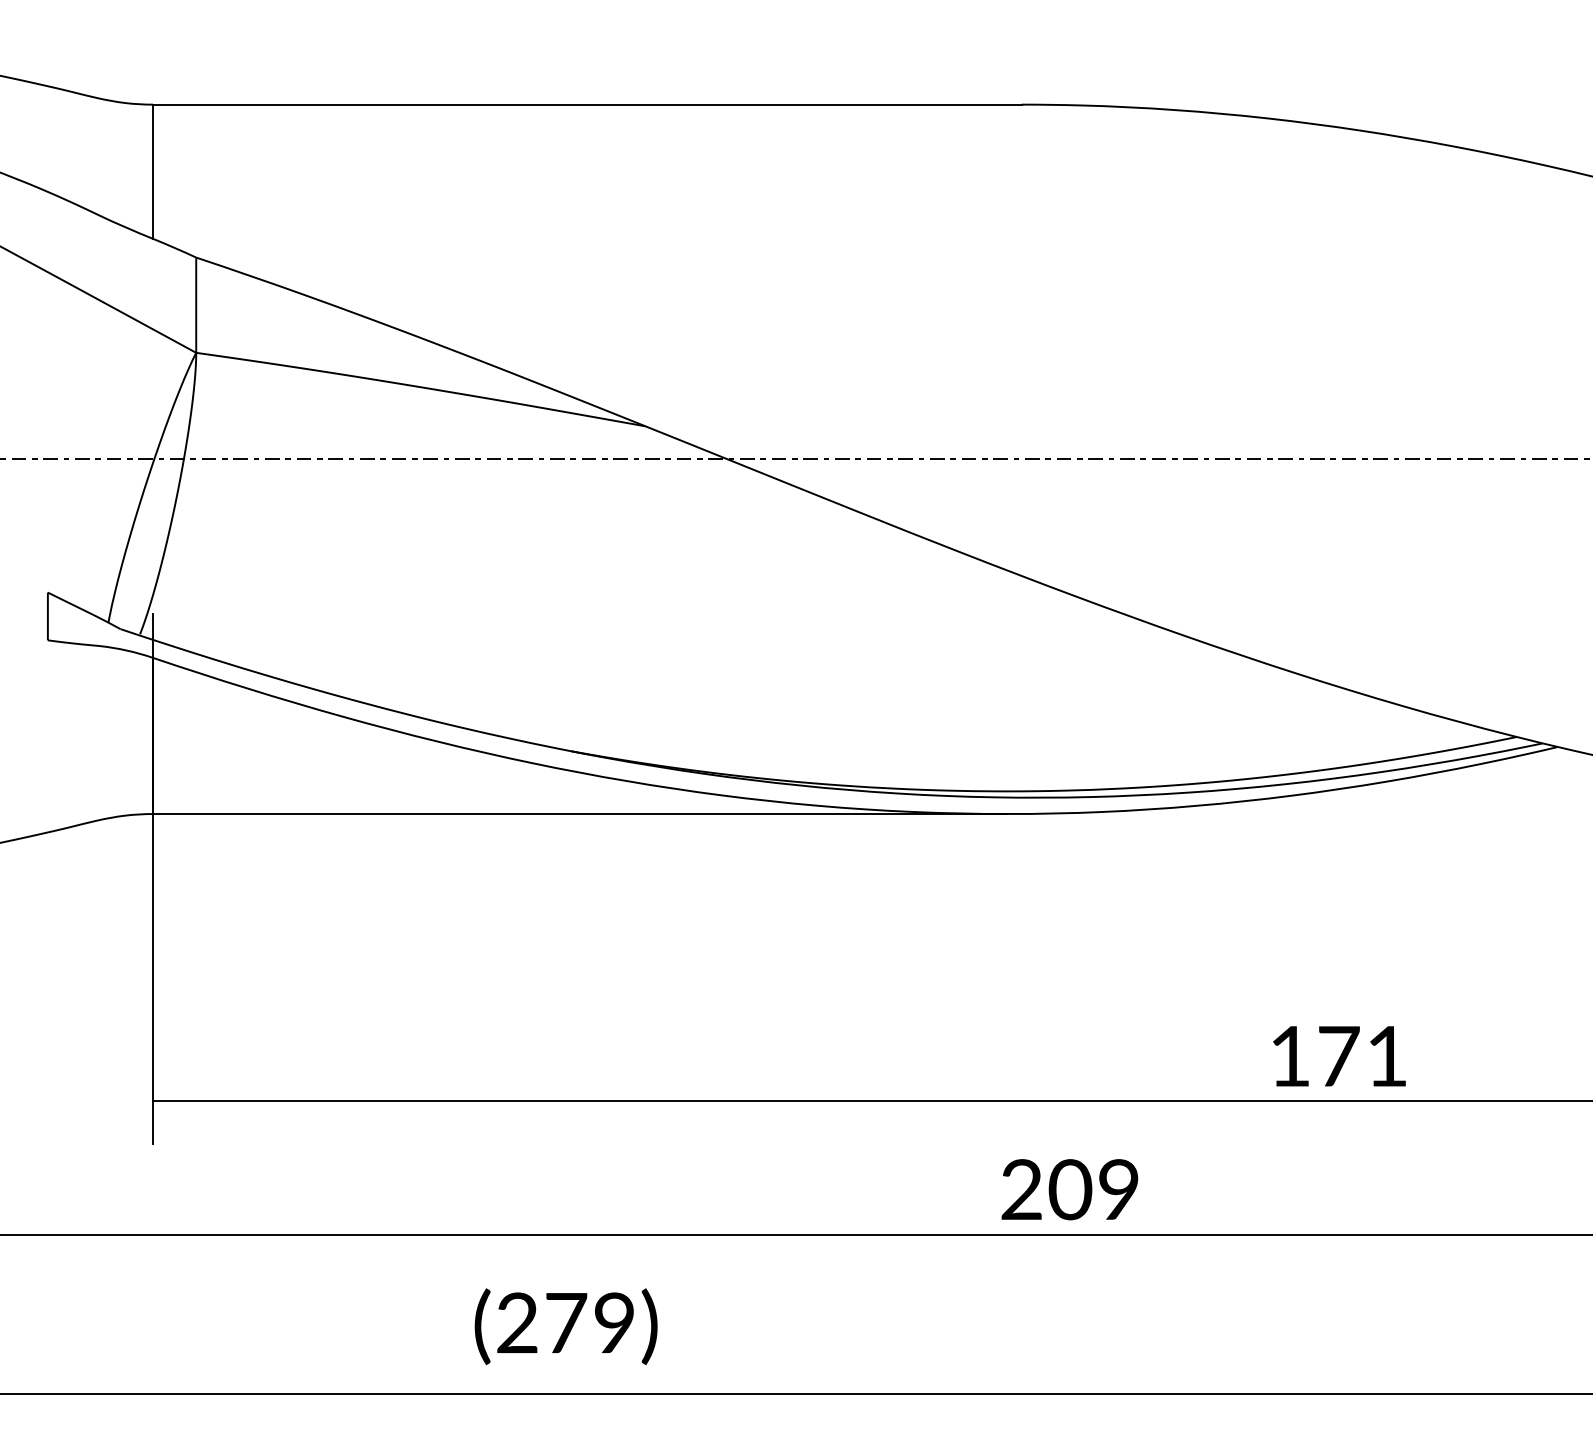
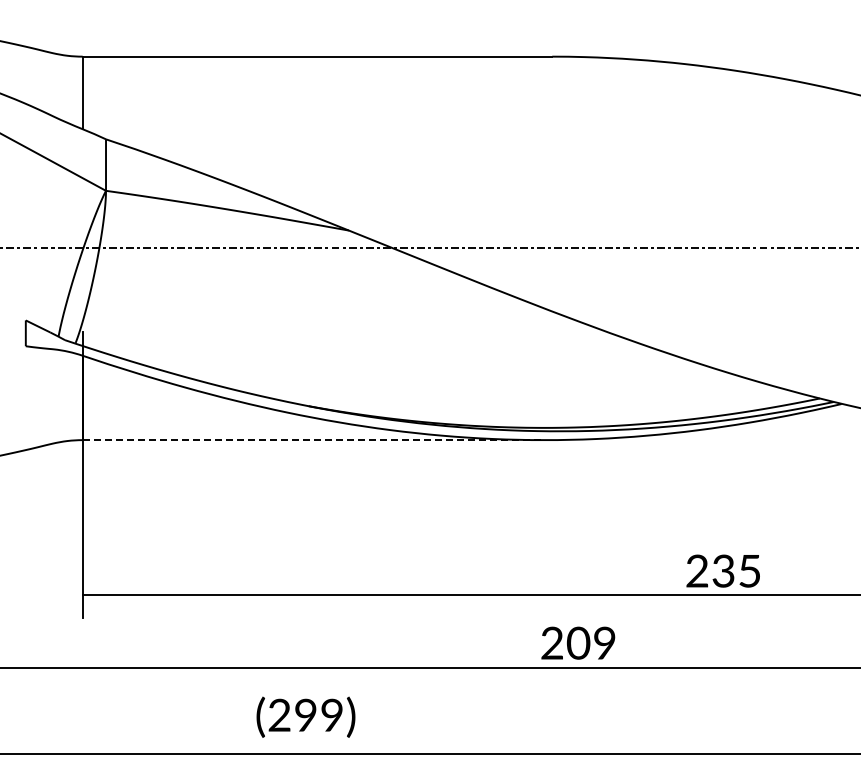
line: (581, 814) -> (314, 440), solid -> dashed
text: (1336, 1055) -> (722, 570), 171 -> 235
text: (567, 1321) -> (306, 714), (279) -> (299)

